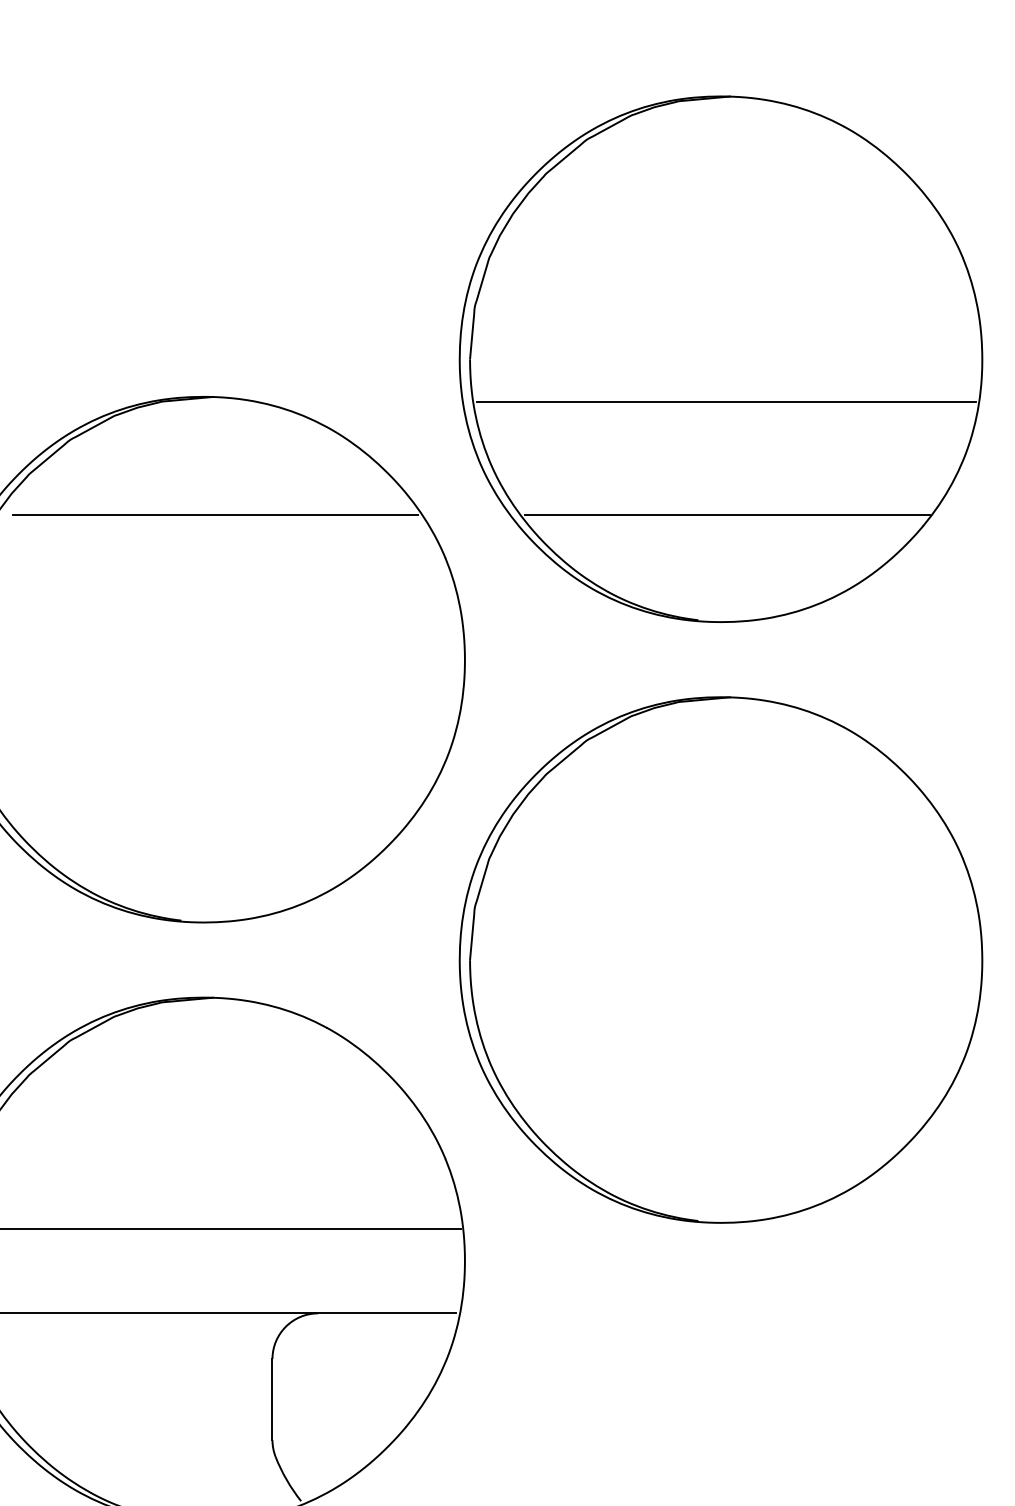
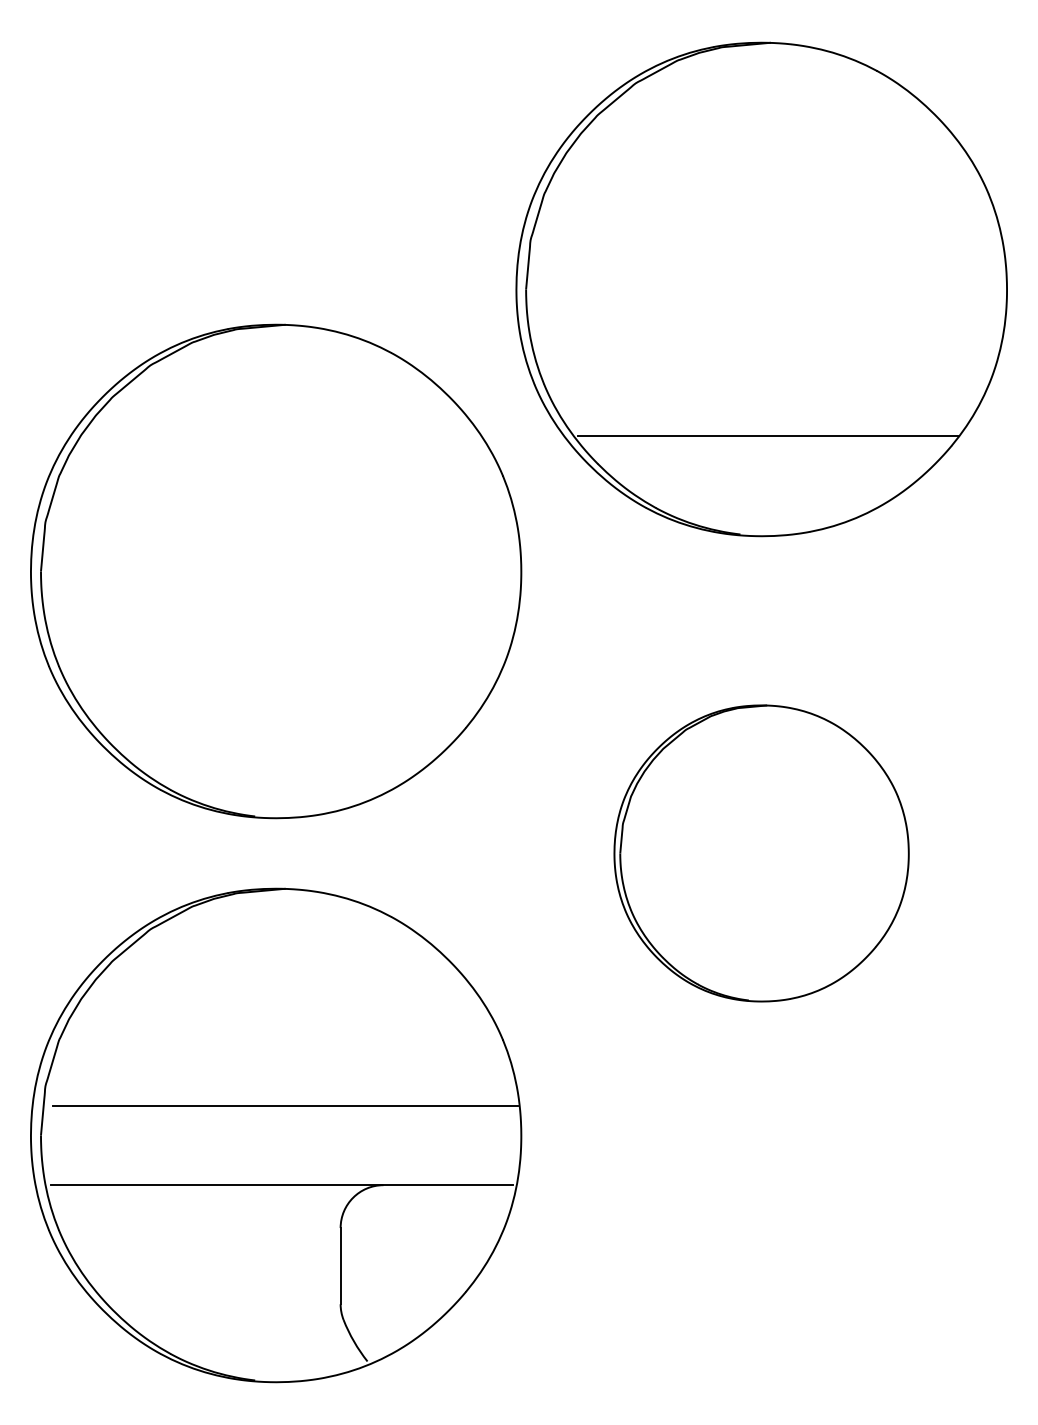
line: (726, 402) -> (766, 330), removed
line: (214, 514) -> (286, 435), removed
part: (720, 960) -> (761, 853), size x0.6

